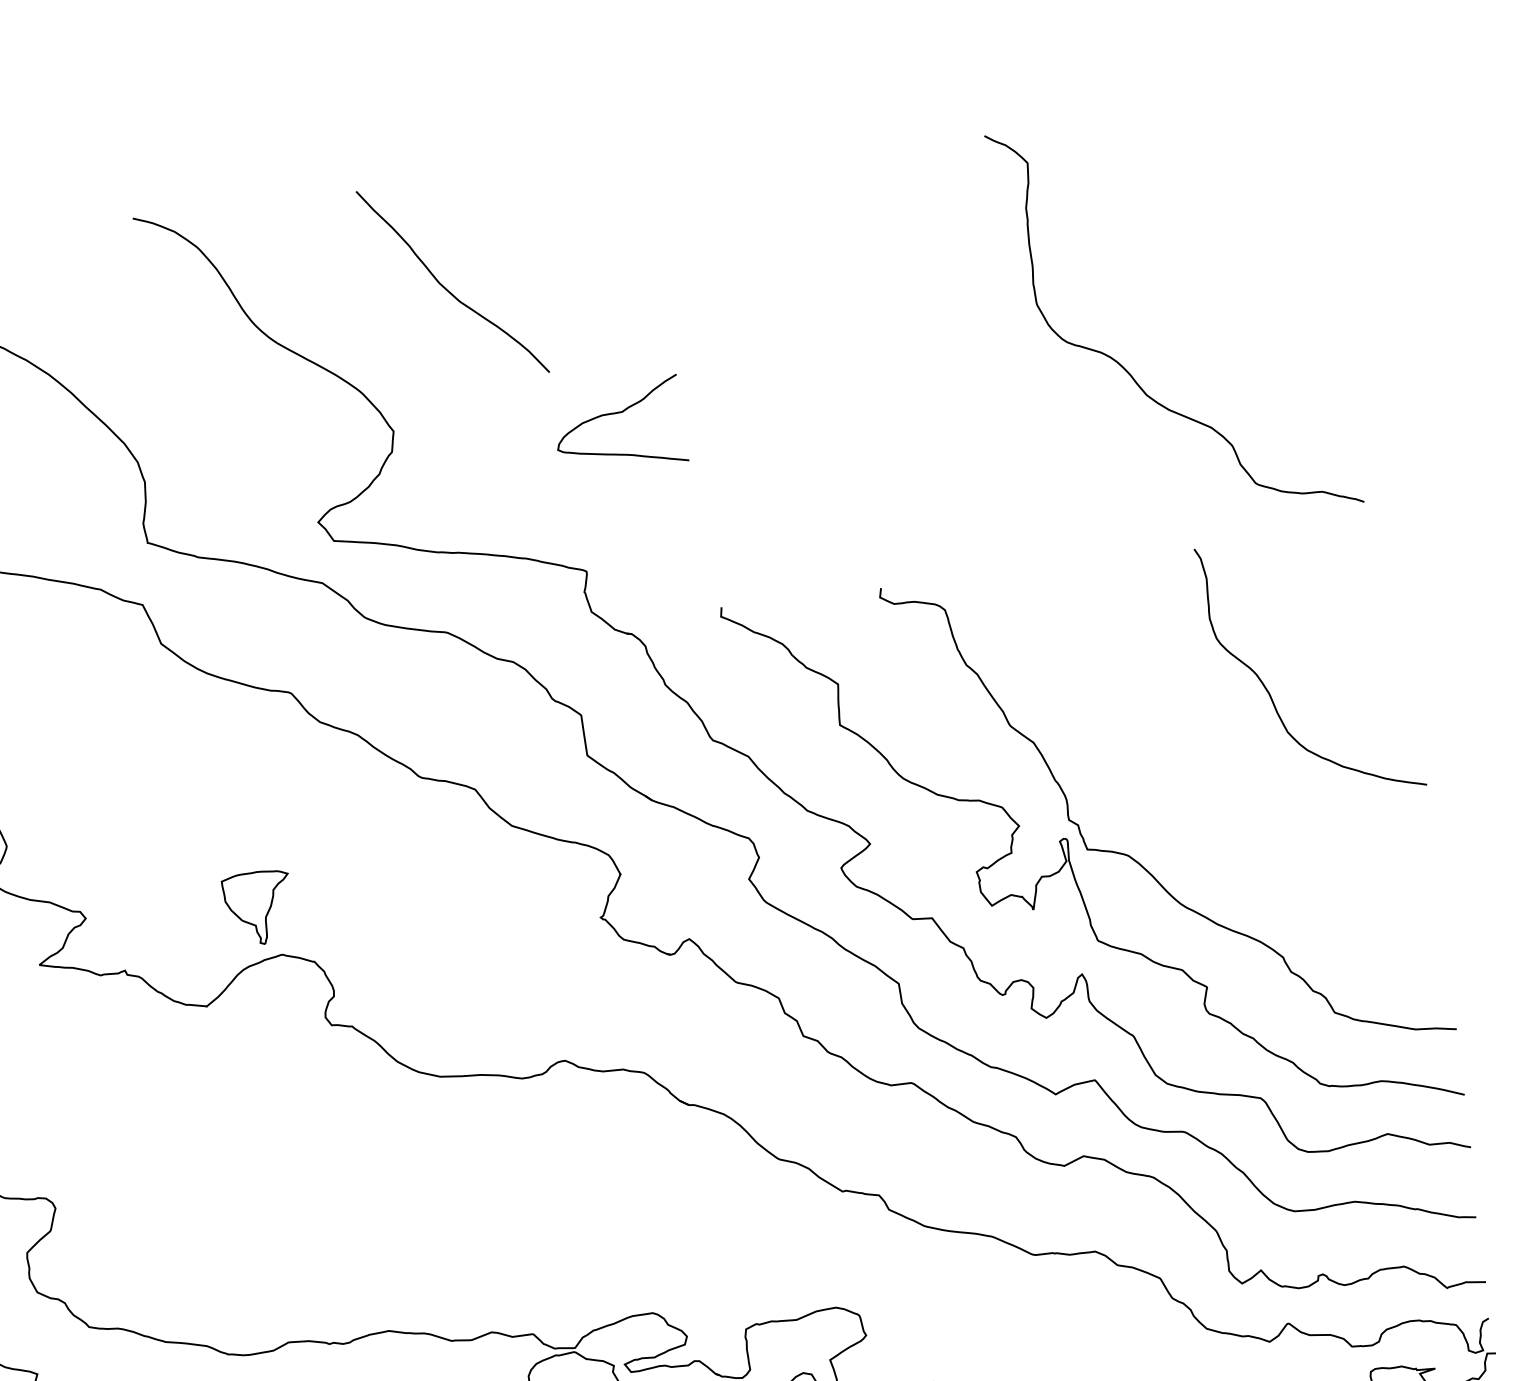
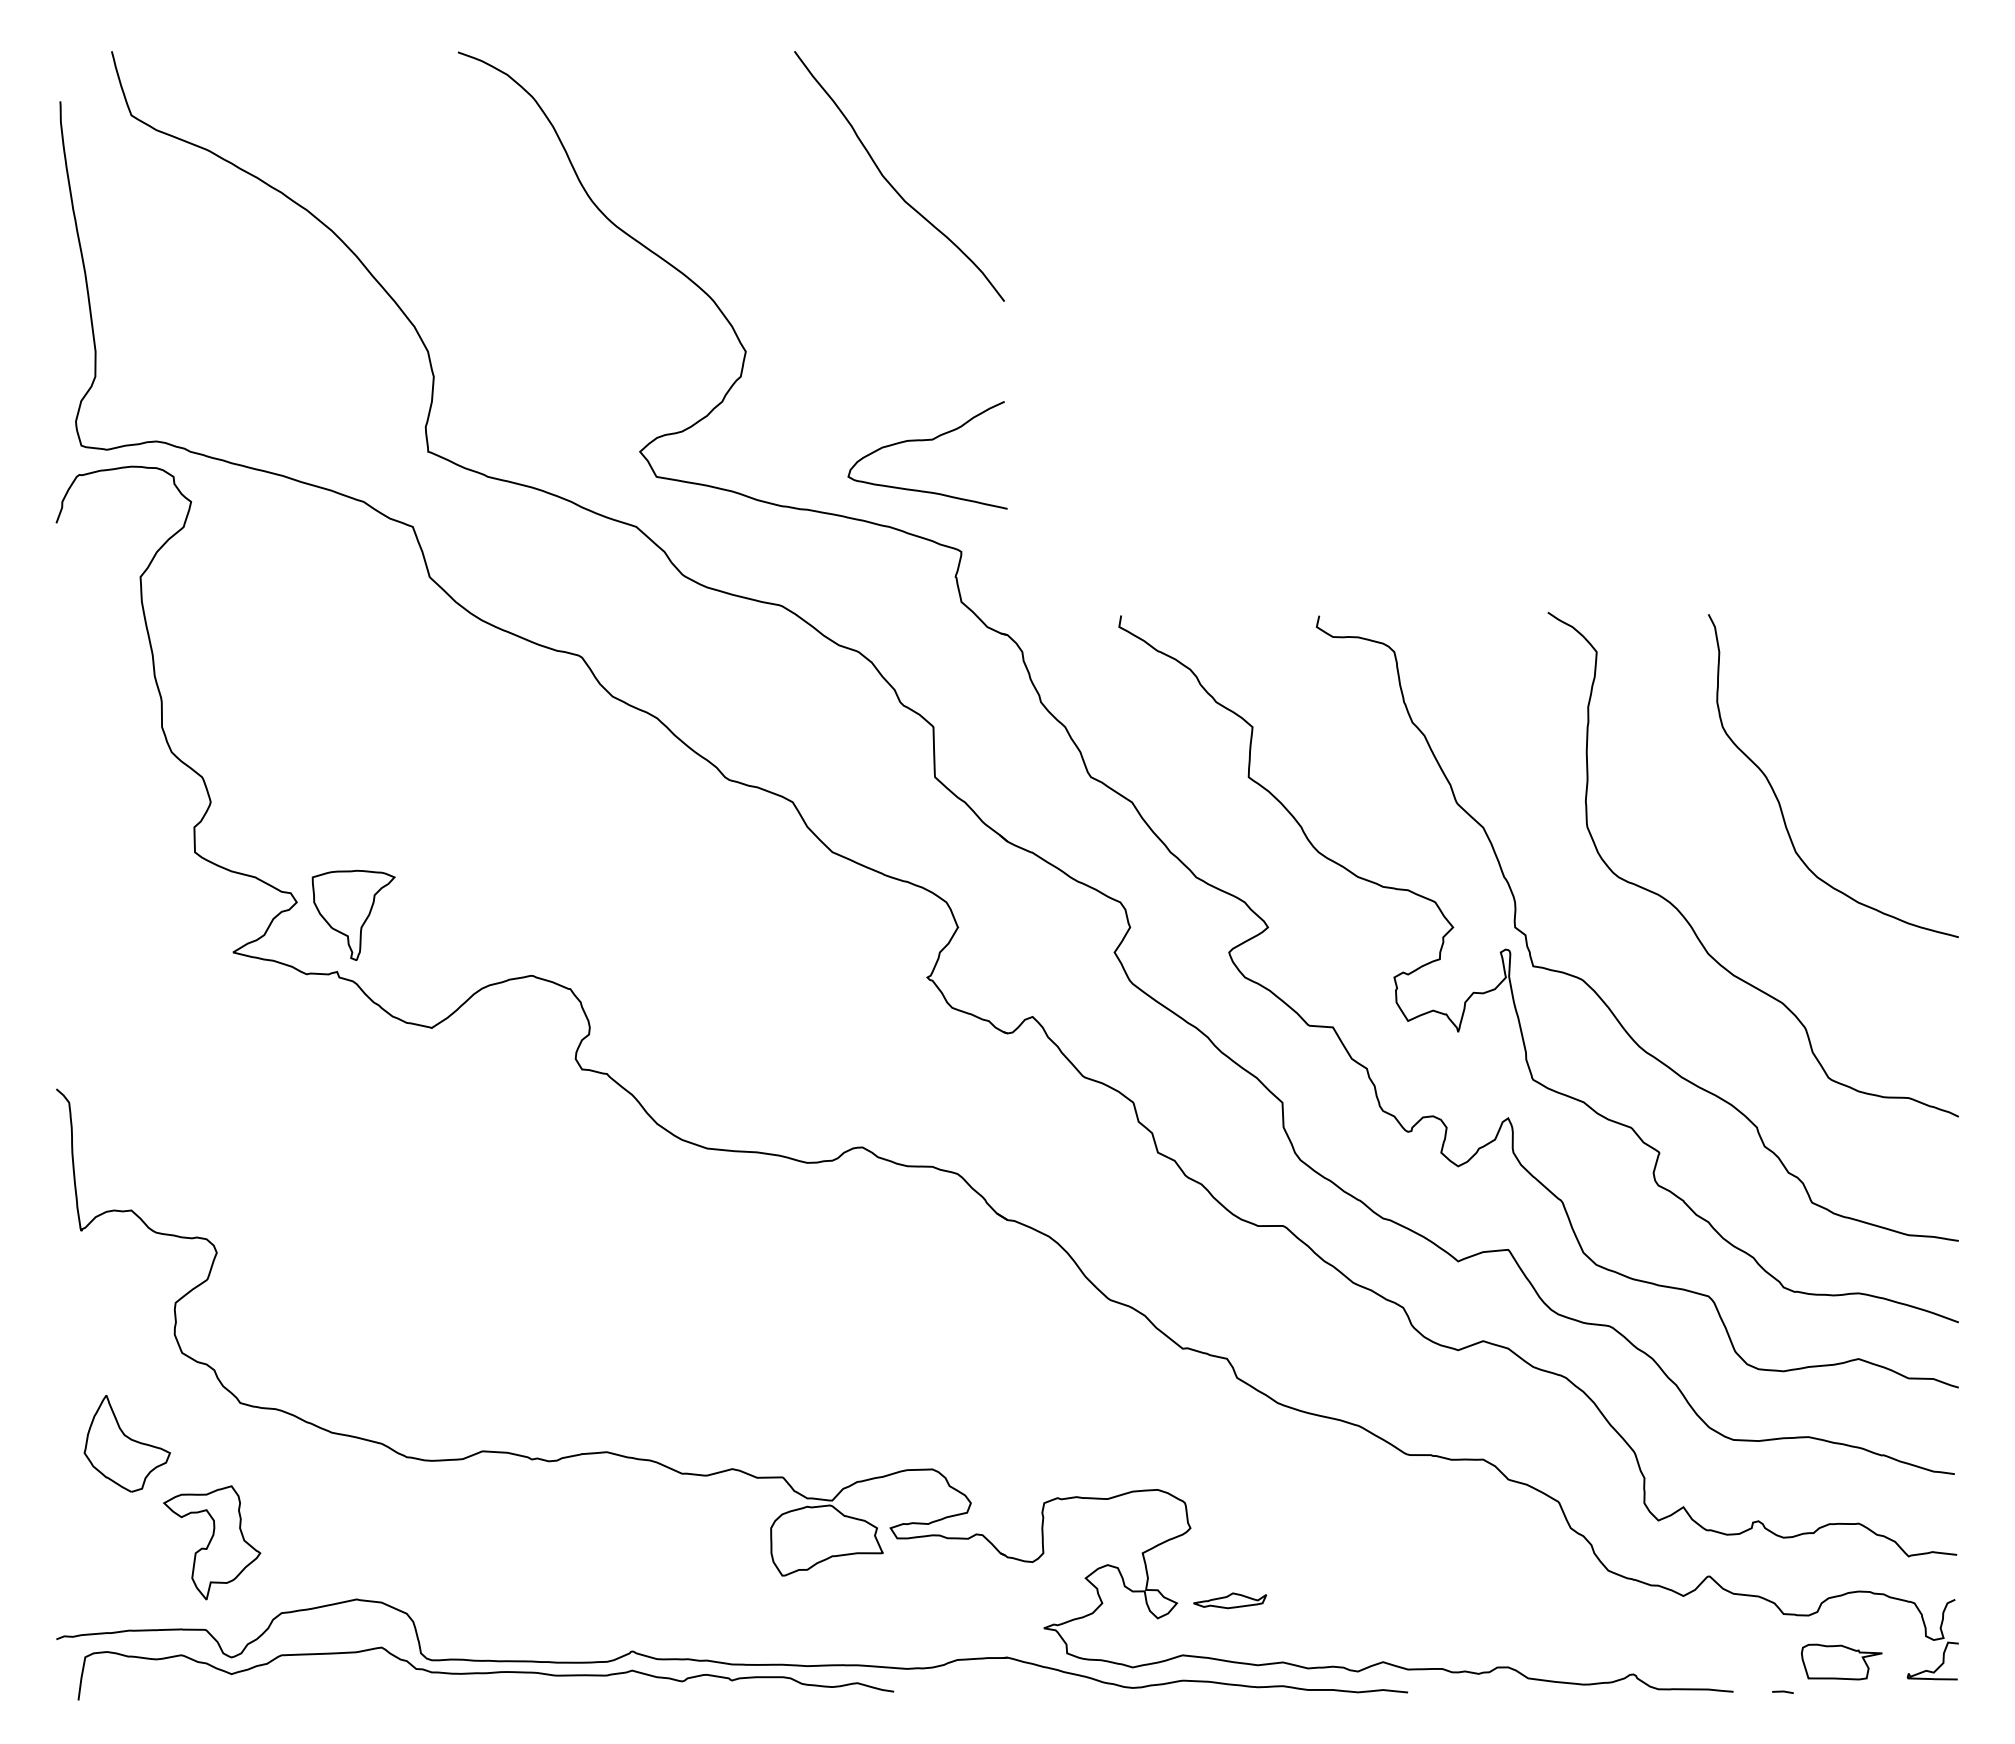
curve: (447, 289) -> (891, 184), moved
curve: (1125, 368) -> (1686, 918), moved
curve: (615, 414) -> (923, 441), moved
part: (258, 907) -> (353, 914), moved

